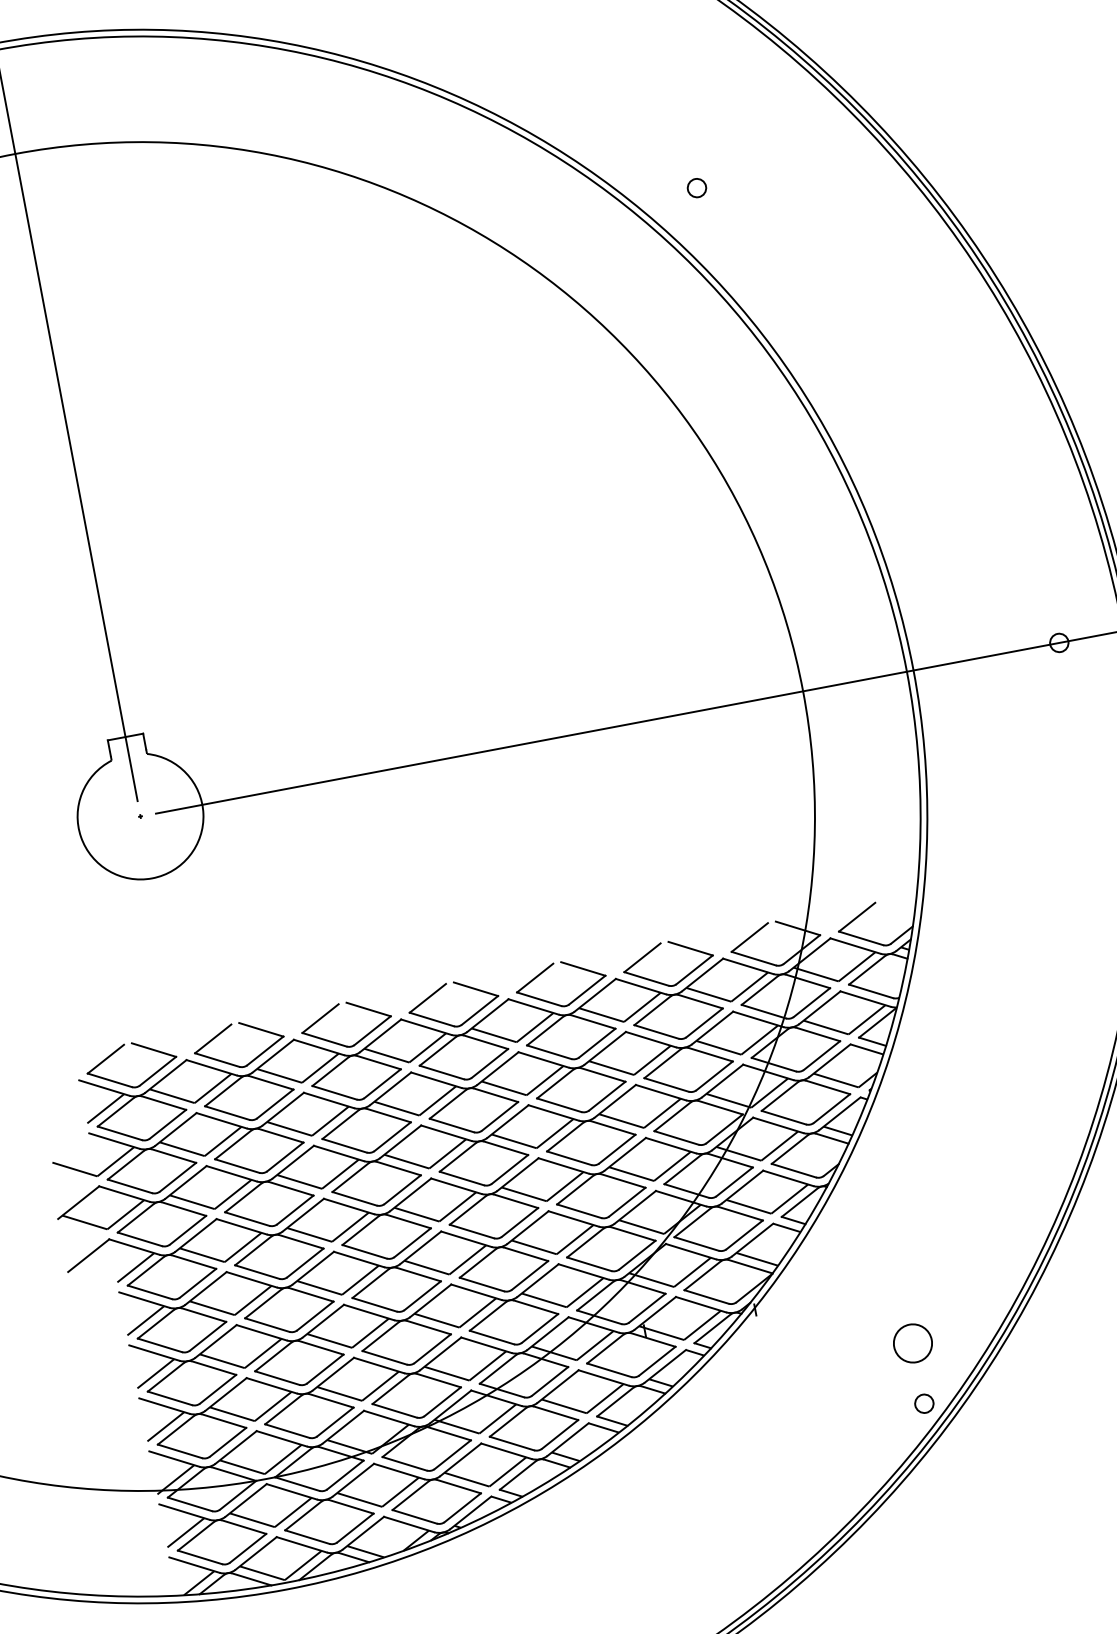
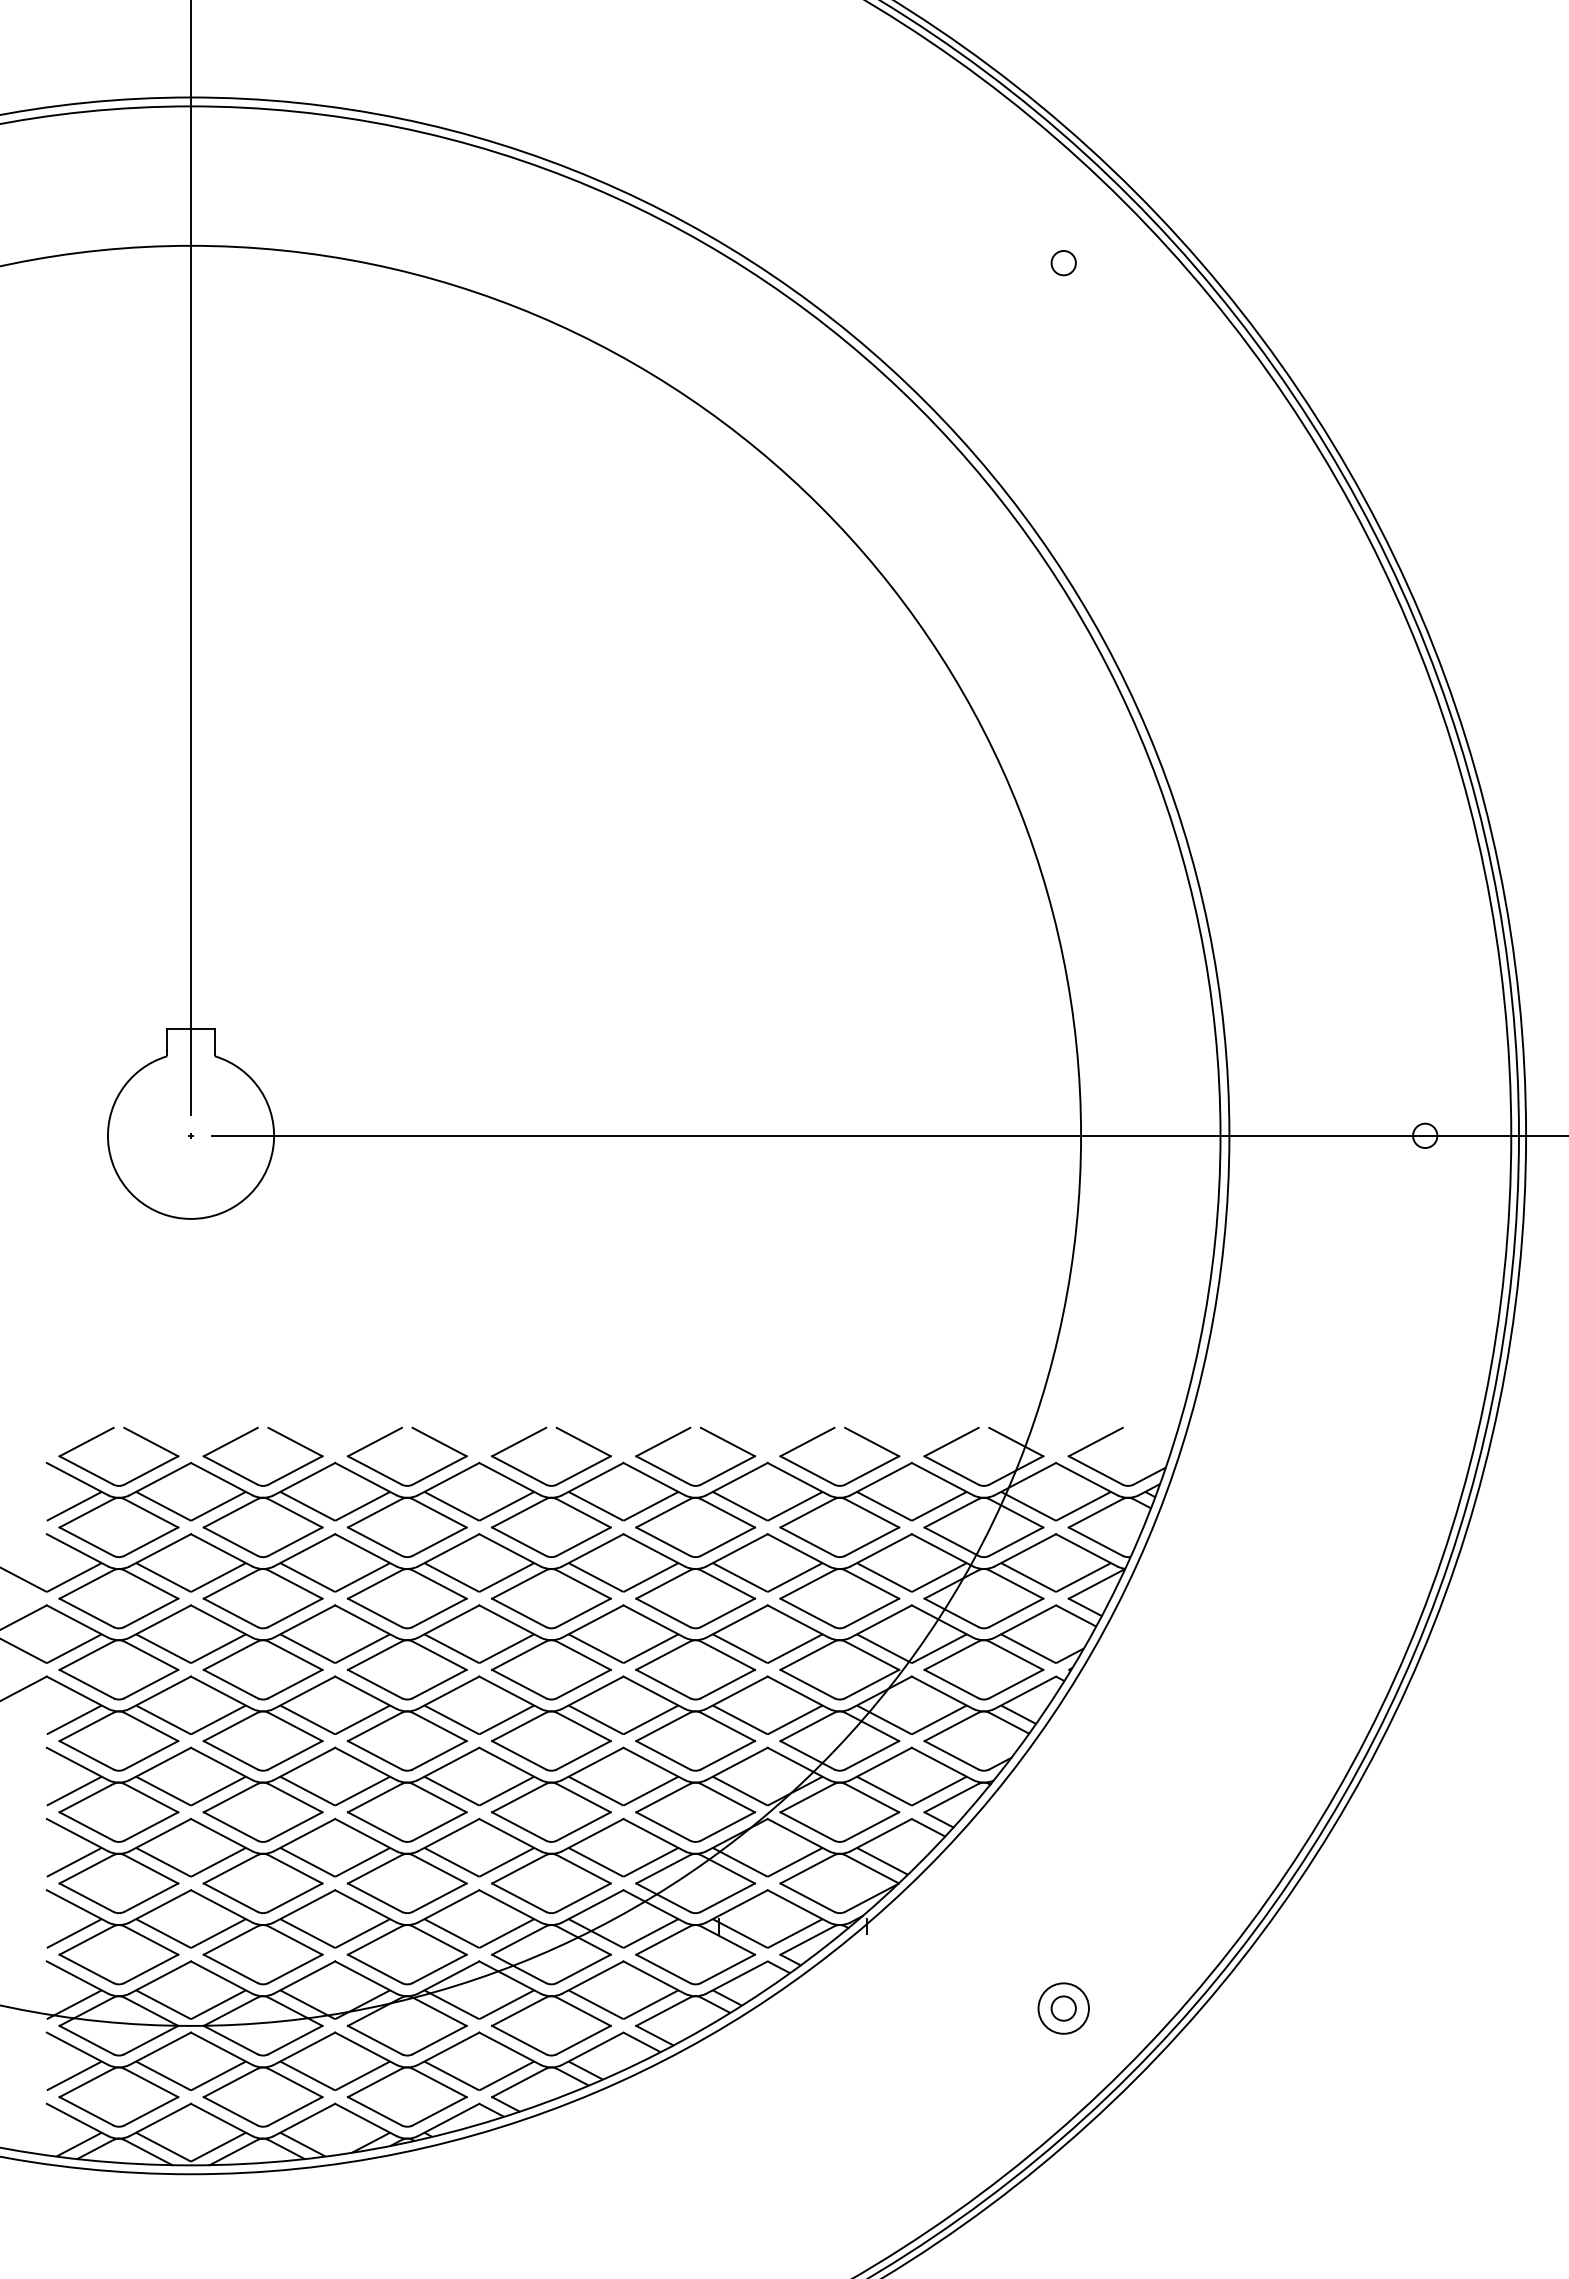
circle: (696, 188) -> (1063, 263), moved
circle: (924, 1403) -> (1063, 2008), moved

